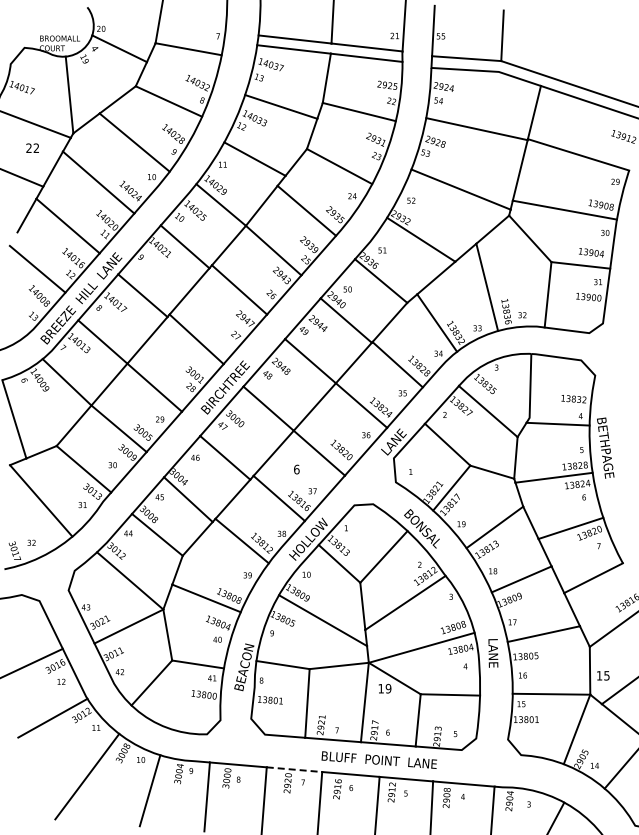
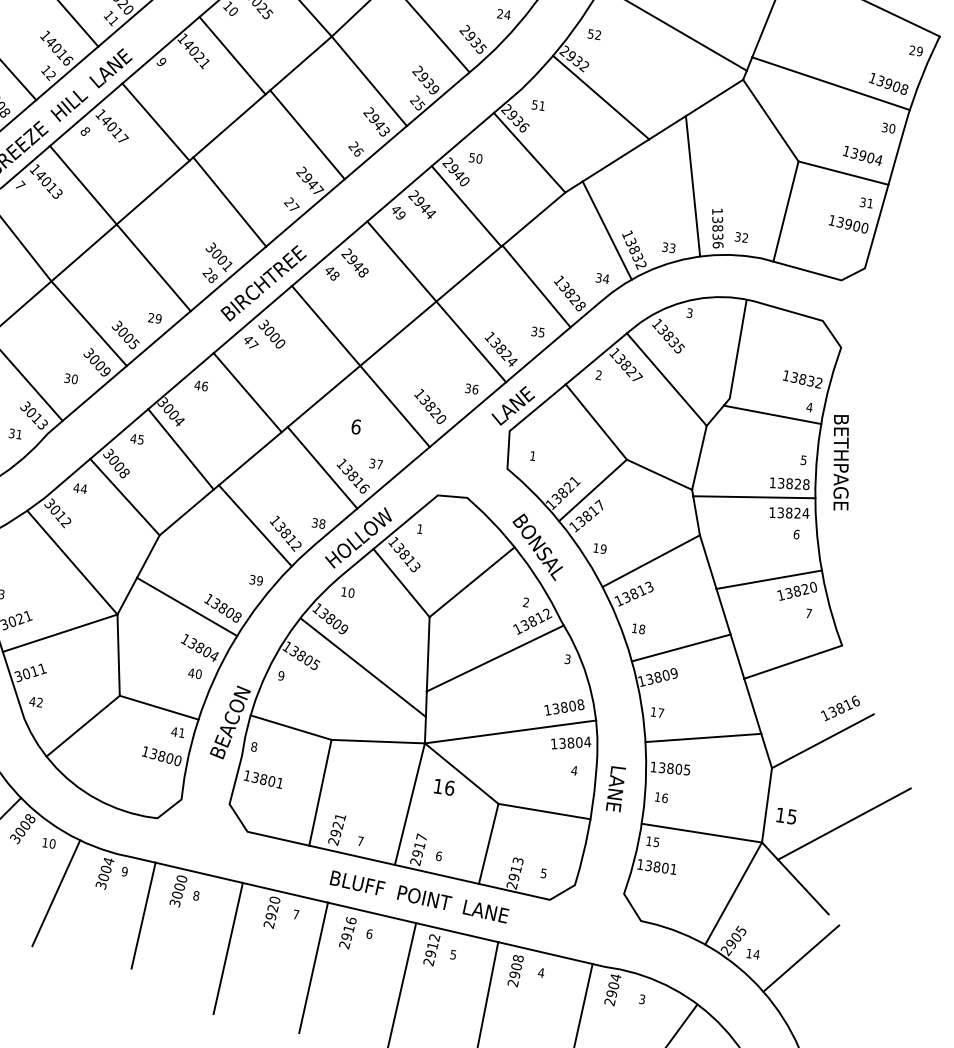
text: (493, 653) -> (616, 789), moved
text: (388, 688) -> (449, 787), 19 -> 16
line: (294, 769) -> (285, 892), dashed -> solid

